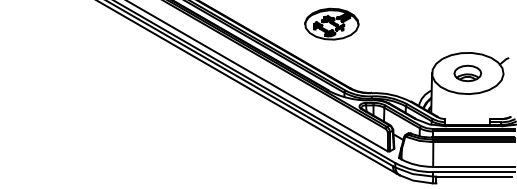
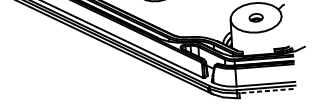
part: (467, 73) -> (255, 17), size x0.7
line: (474, 176) -> (266, 91), solid -> dashed

